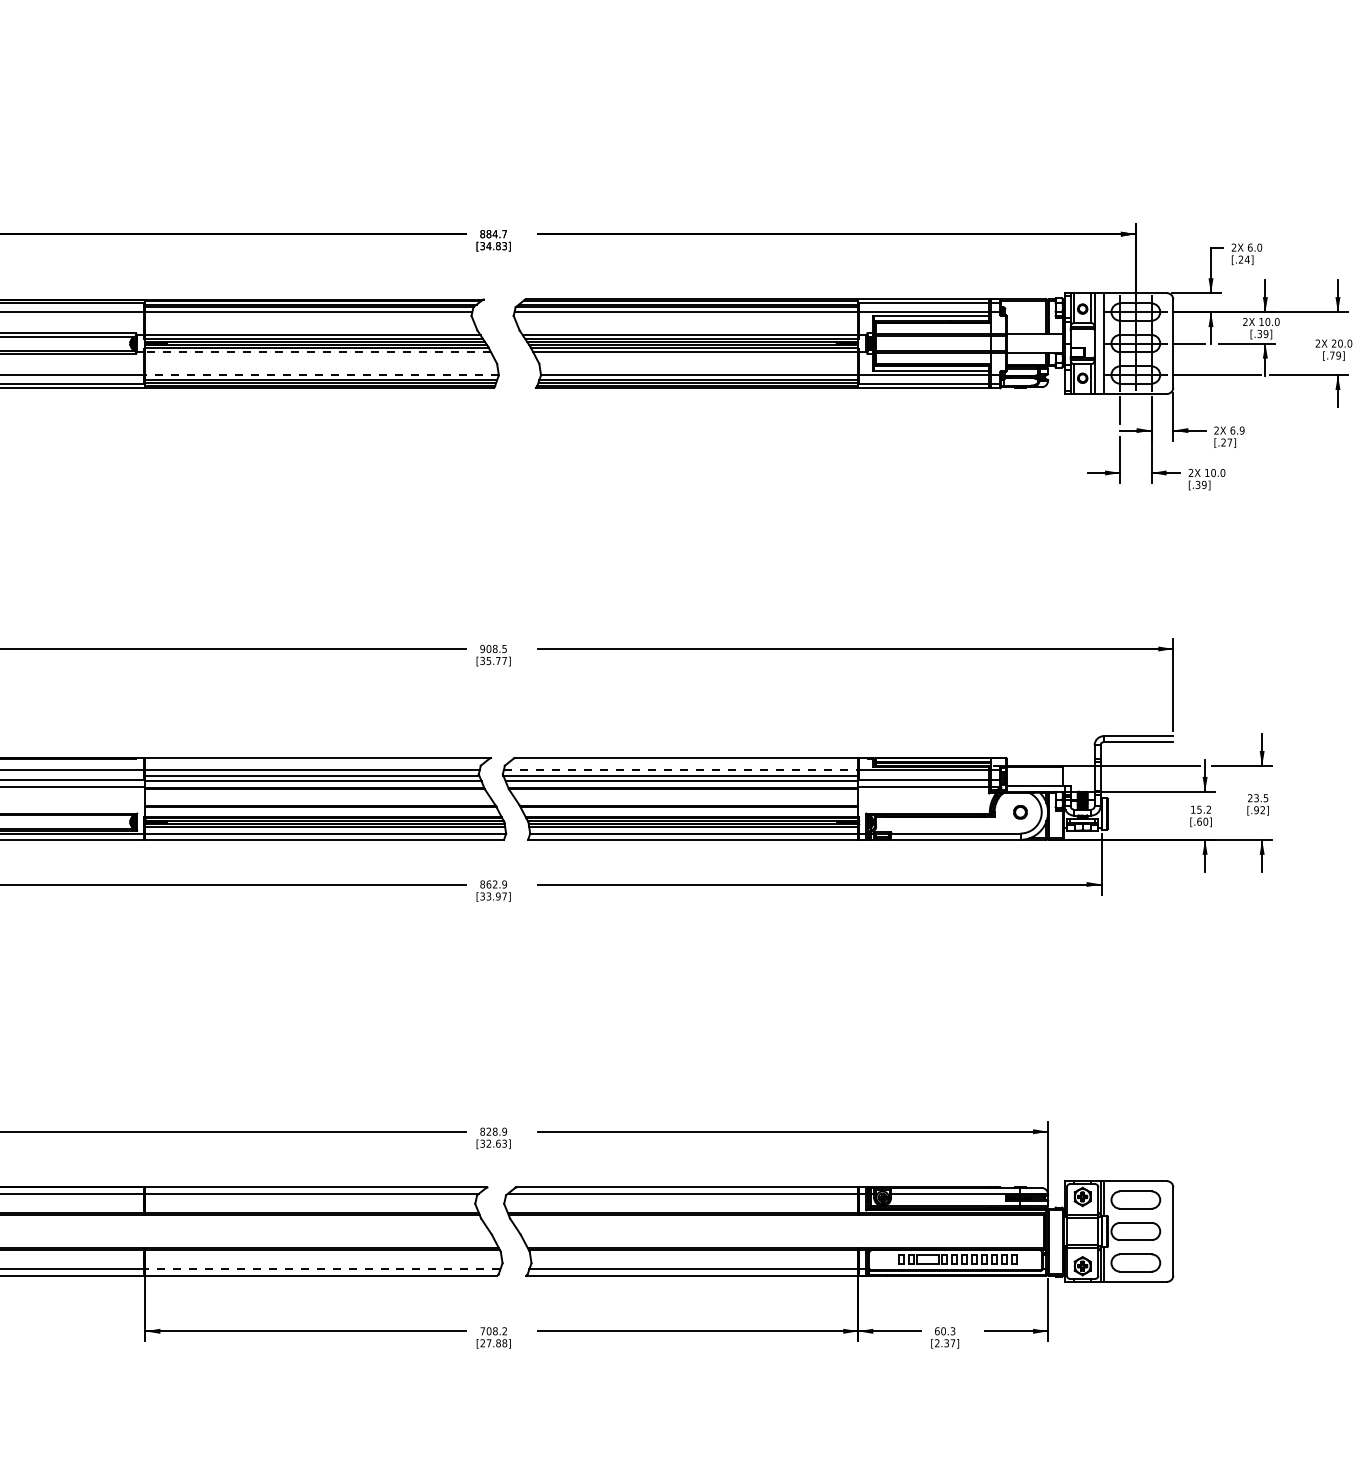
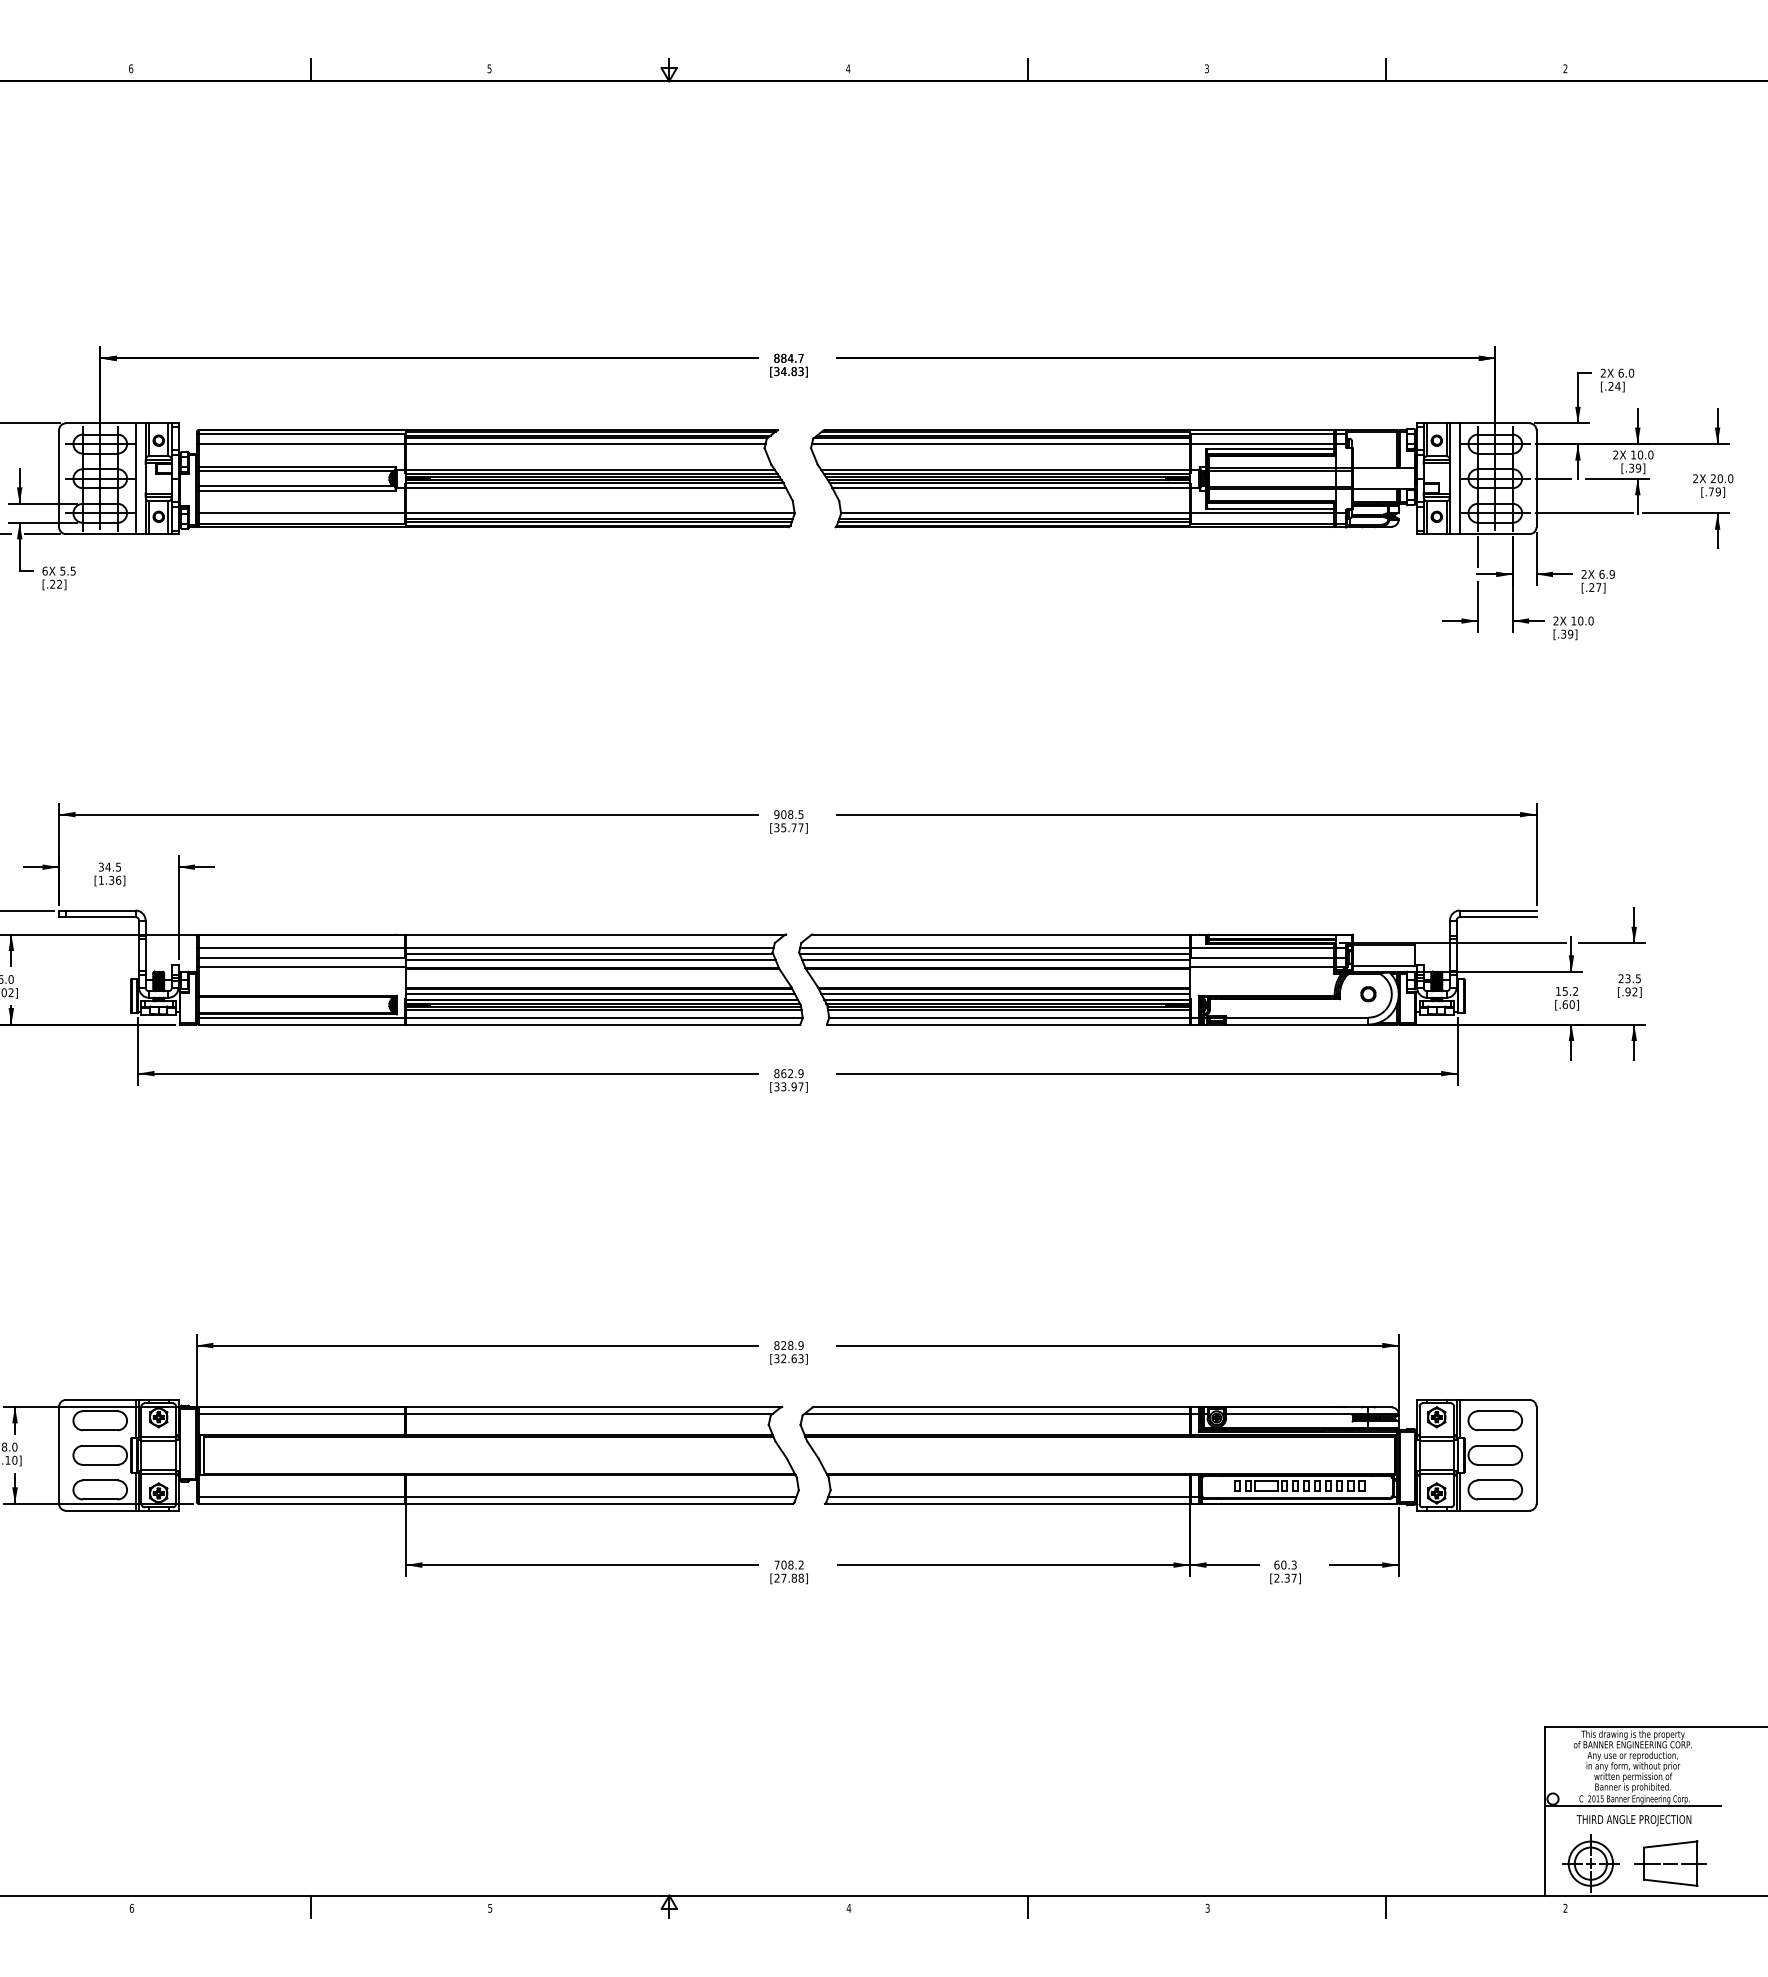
line: (317, 351) -> (595, 487), dashed -> solid
line: (321, 375) -> (599, 513), dashed -> solid
line: (682, 769) -> (996, 947), dashed -> solid
line: (321, 812) -> (599, 994), added
line: (690, 812) -> (1005, 994), added
line: (322, 1268) -> (600, 1496), dashed -> solid

